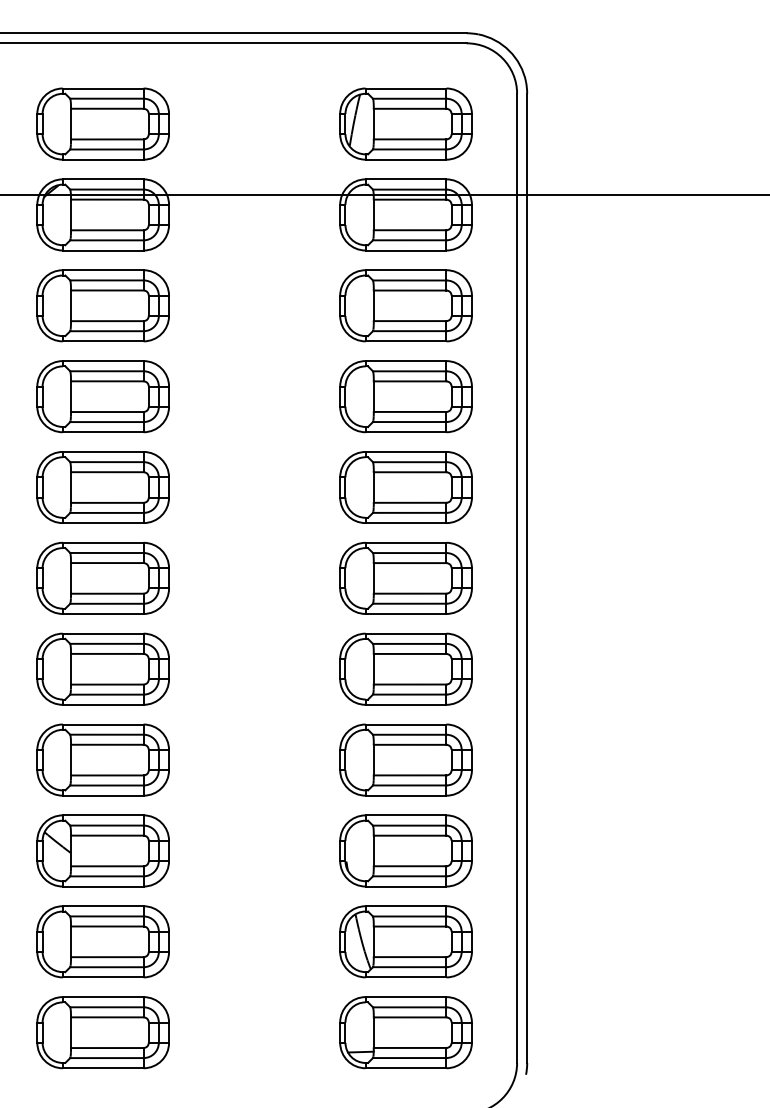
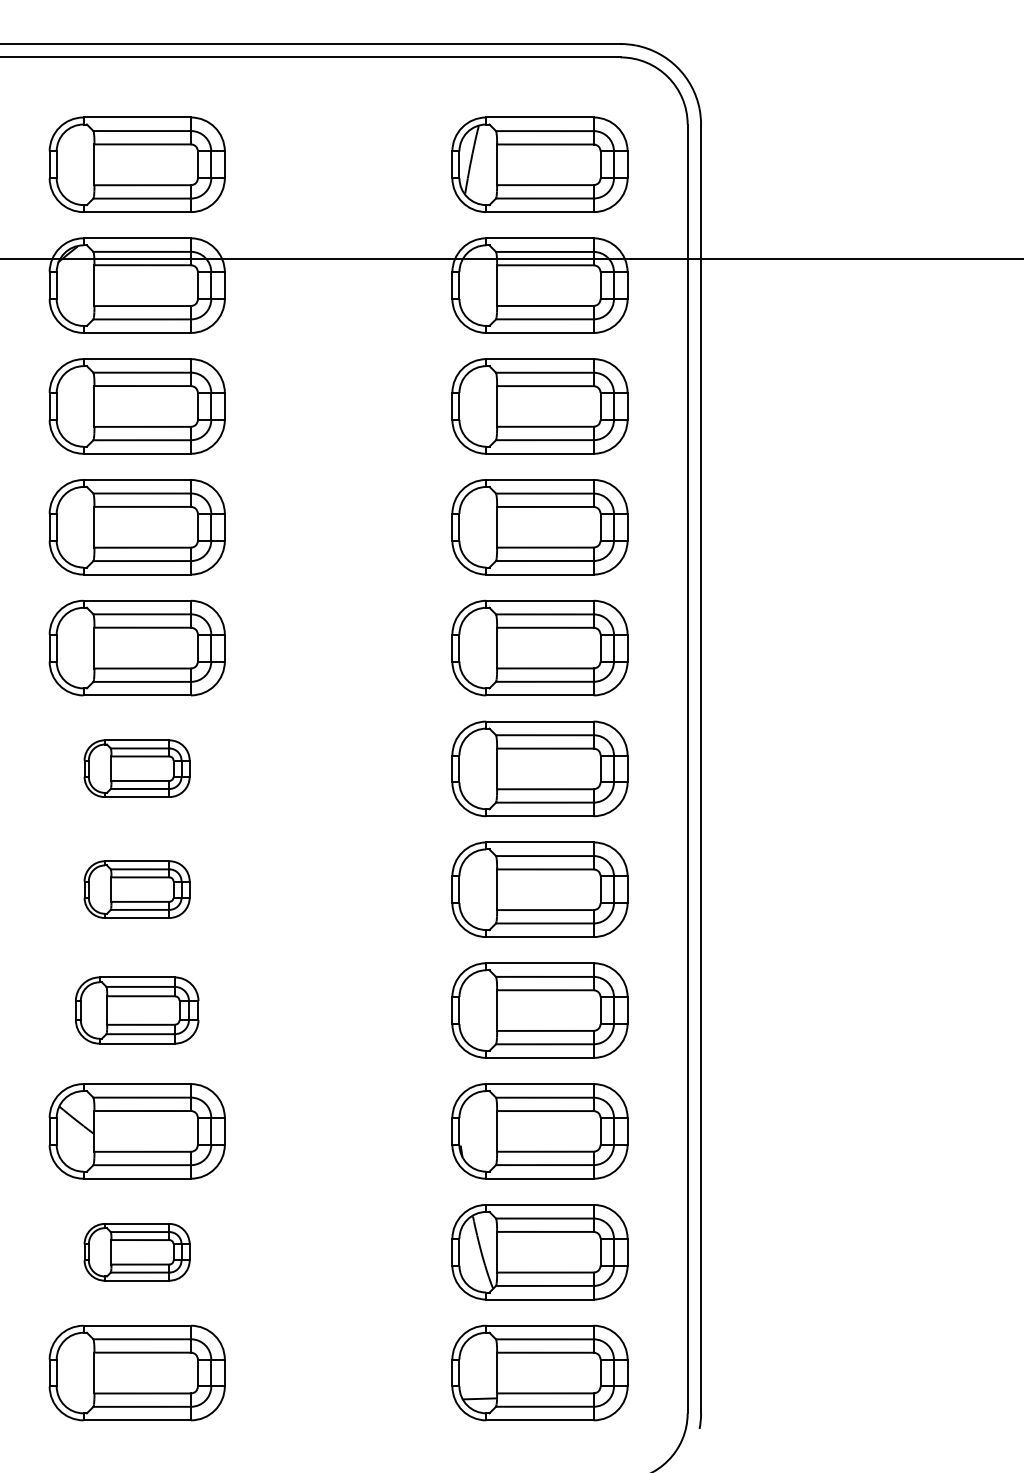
part: (102, 577) -> (136, 767), size x0.6
part: (102, 668) -> (136, 888), size x0.6
part: (102, 759) -> (136, 1009), size x0.7
part: (102, 941) -> (136, 1251), size x0.6

